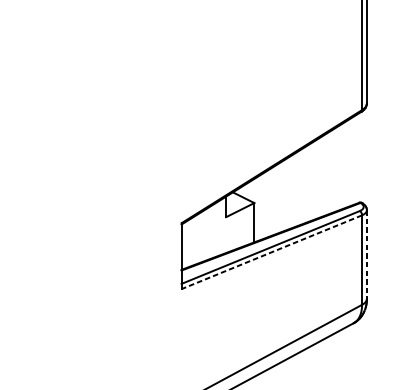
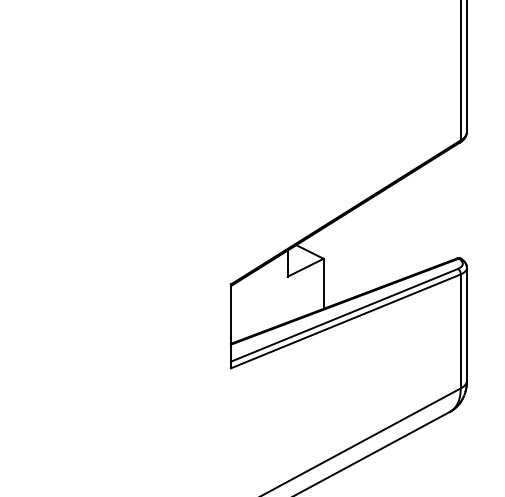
line: (271, 252) -> (345, 321), dashed -> solid
line: (366, 254) -> (466, 324), dashed -> solid

